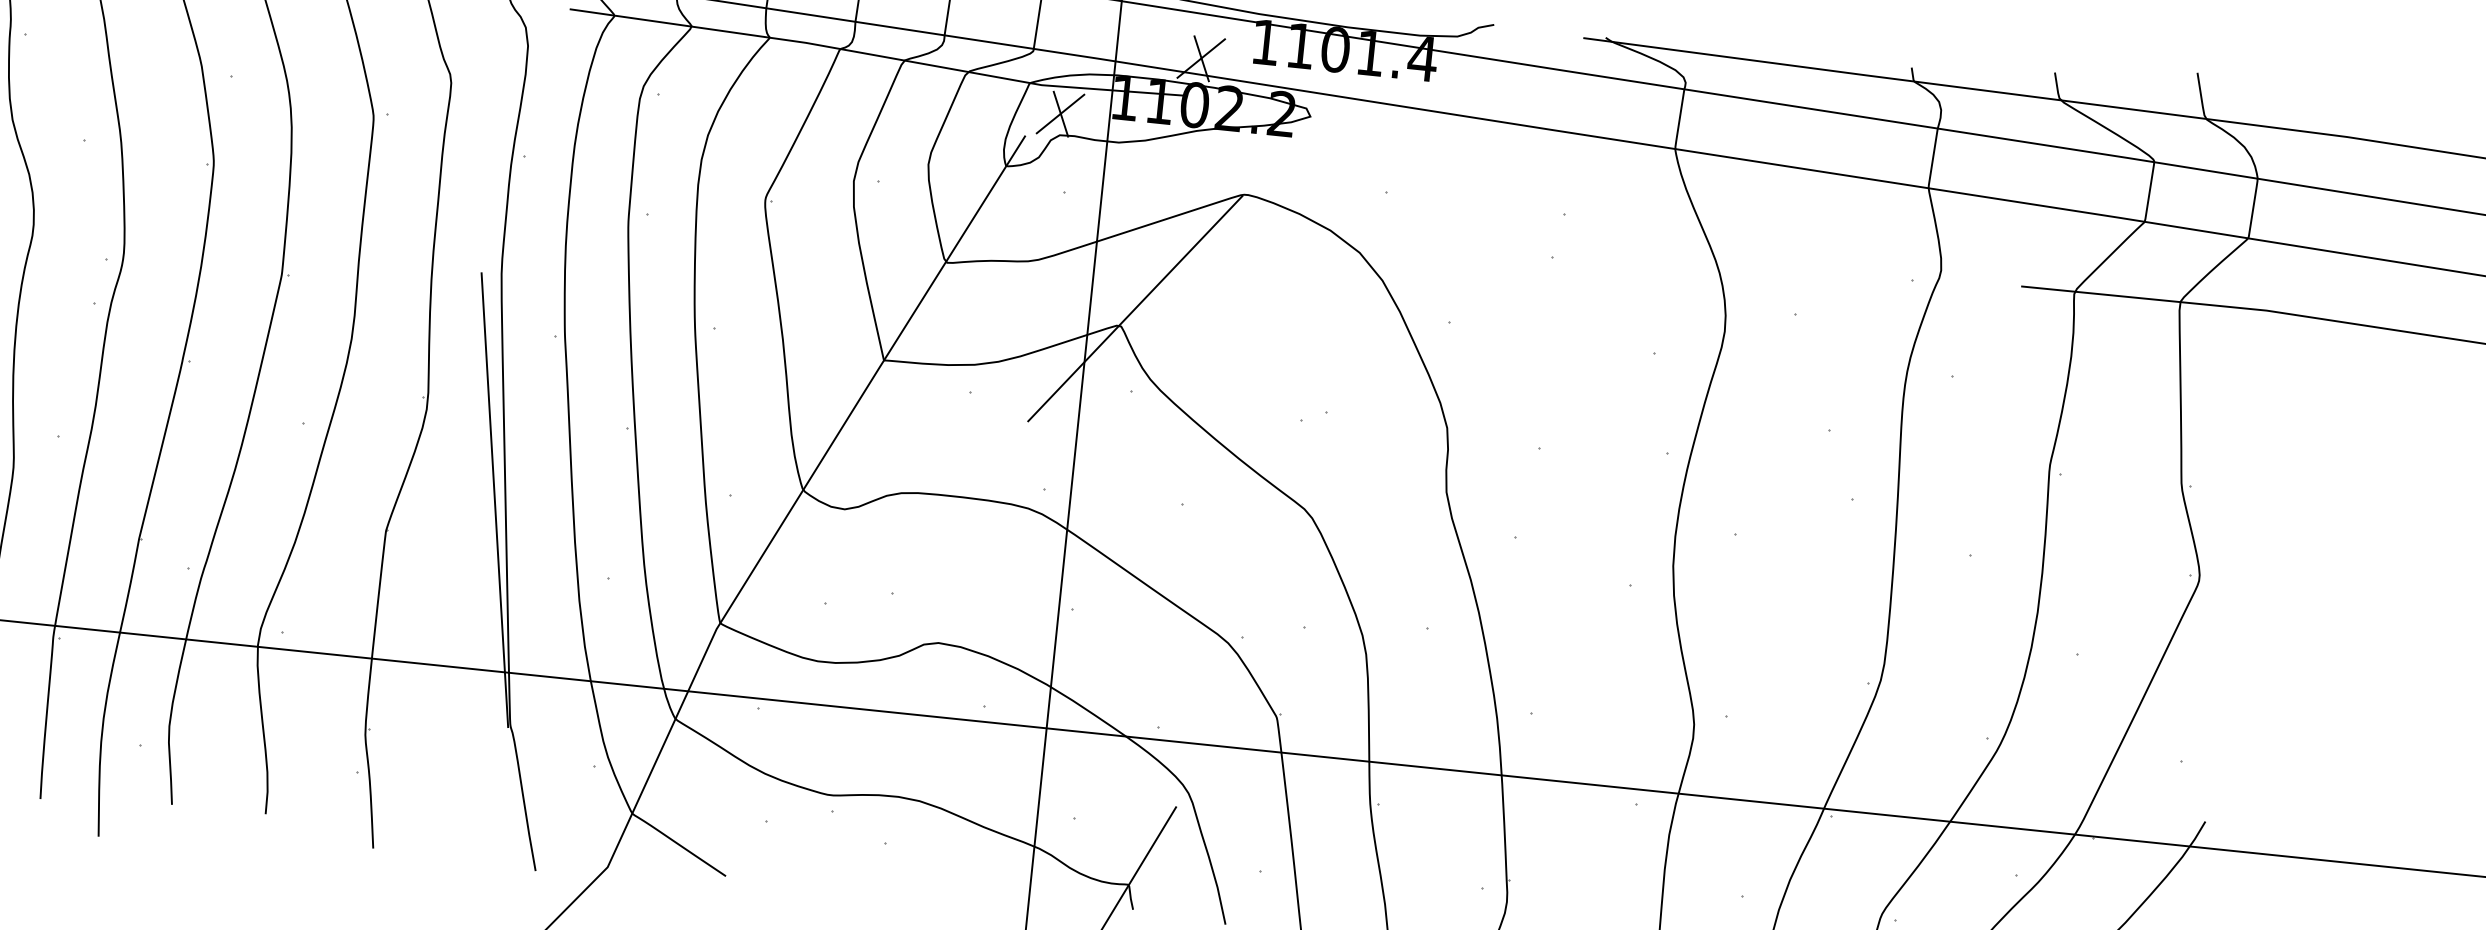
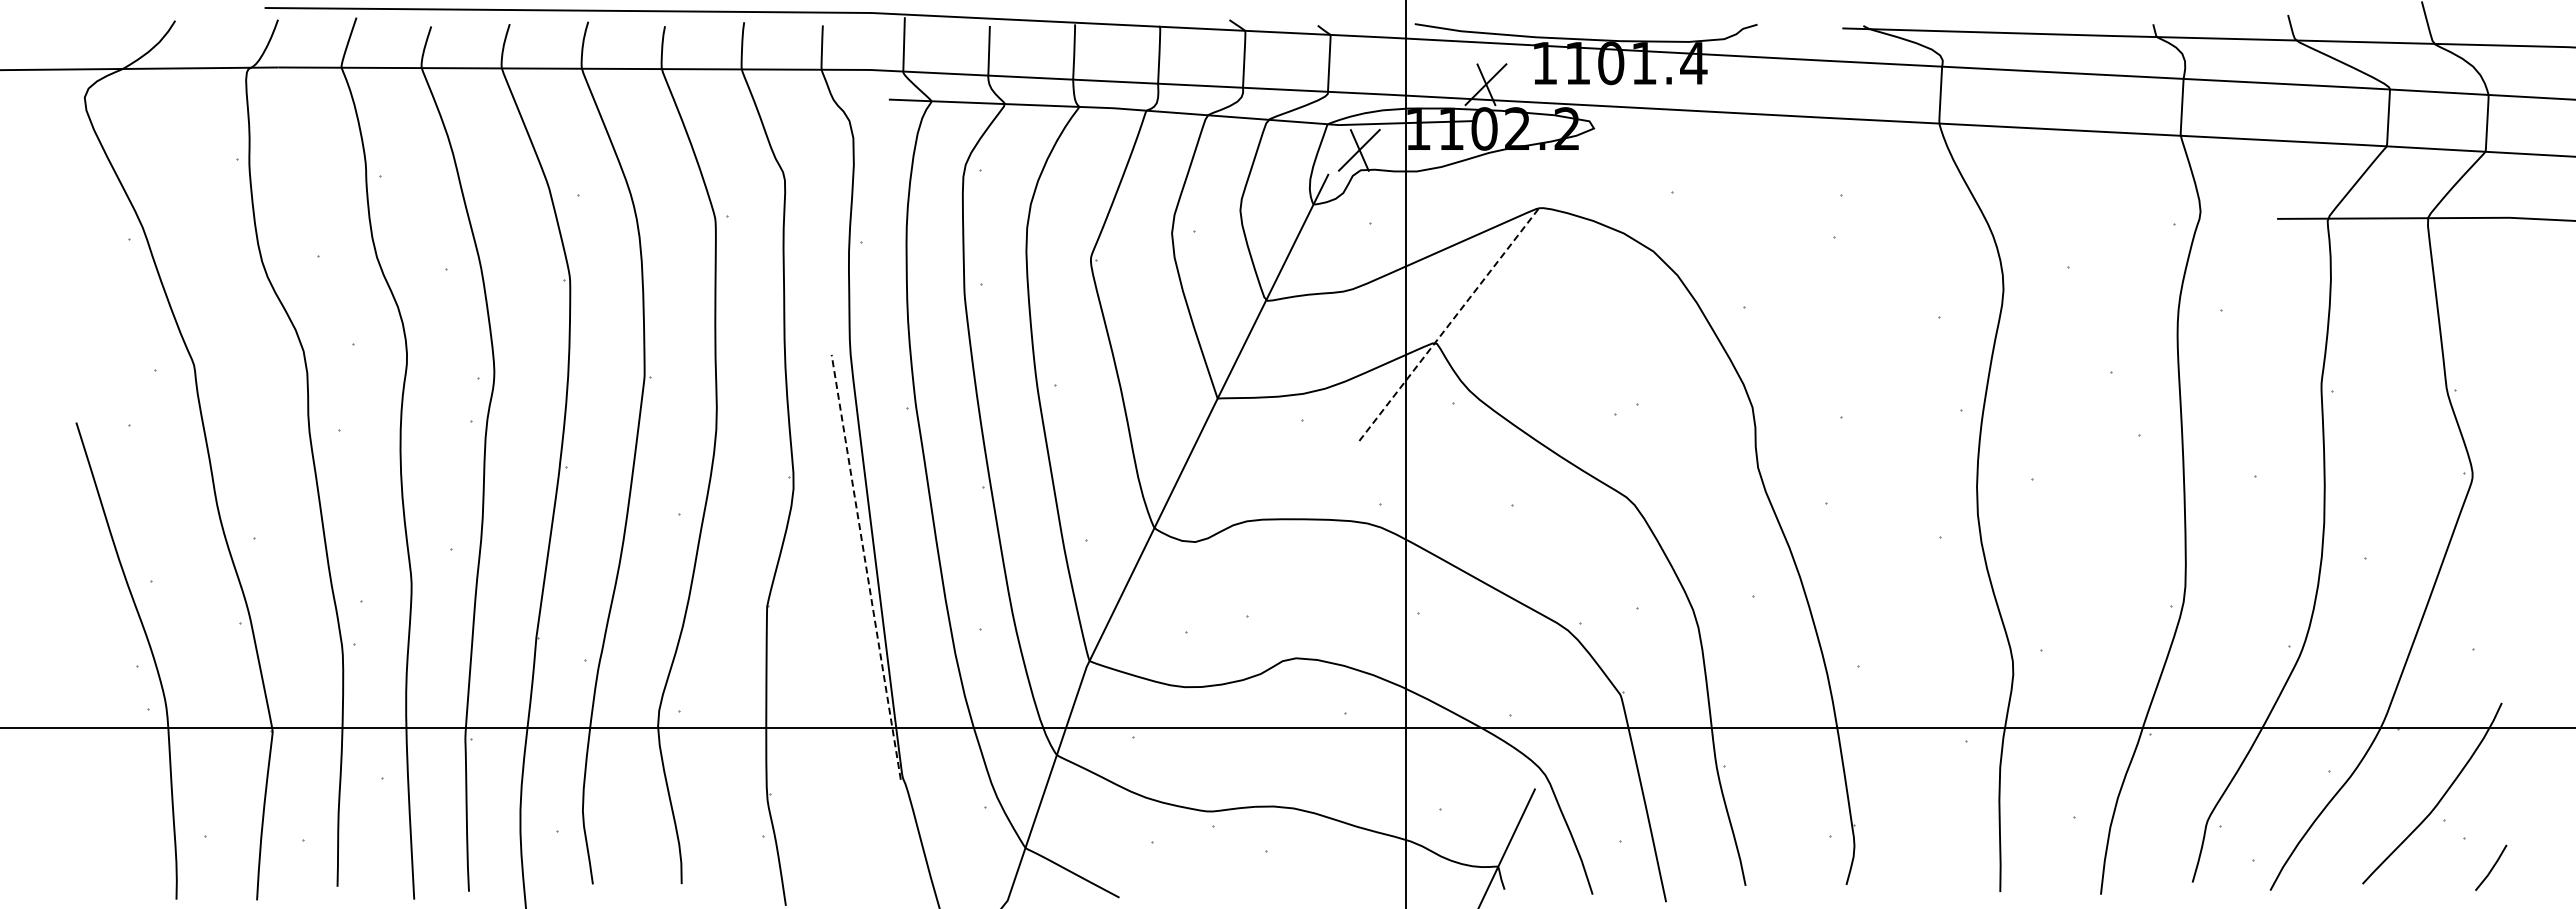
line: (1135, 309) -> (1448, 326), solid -> dashed
line: (495, 499) -> (866, 566), solid -> dashed

